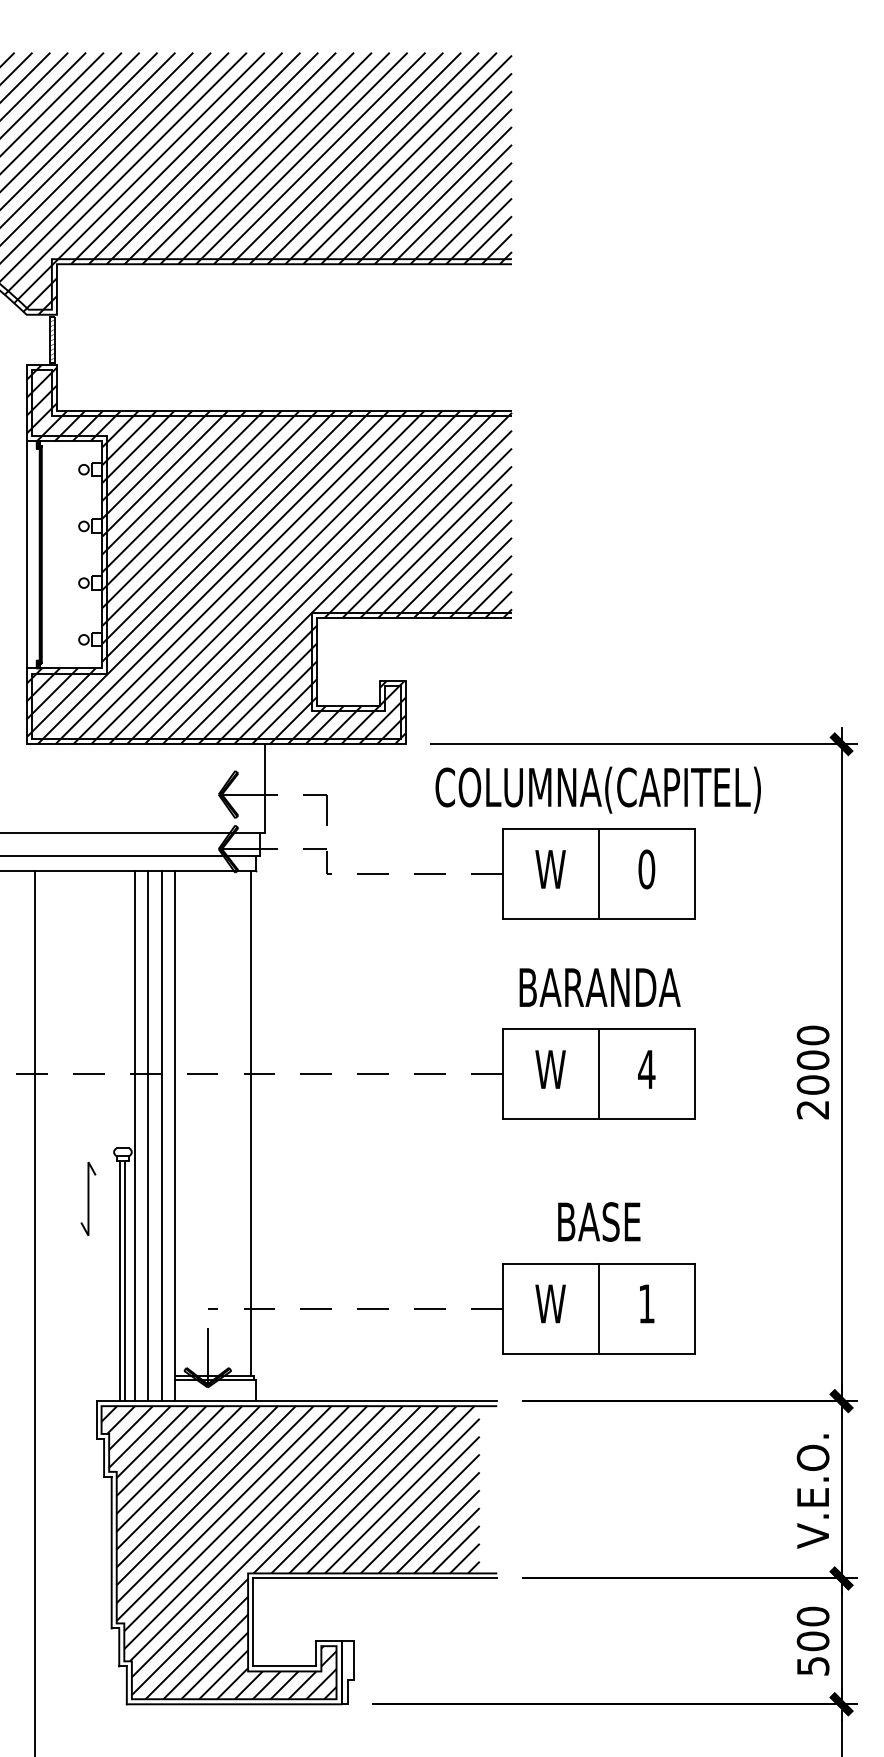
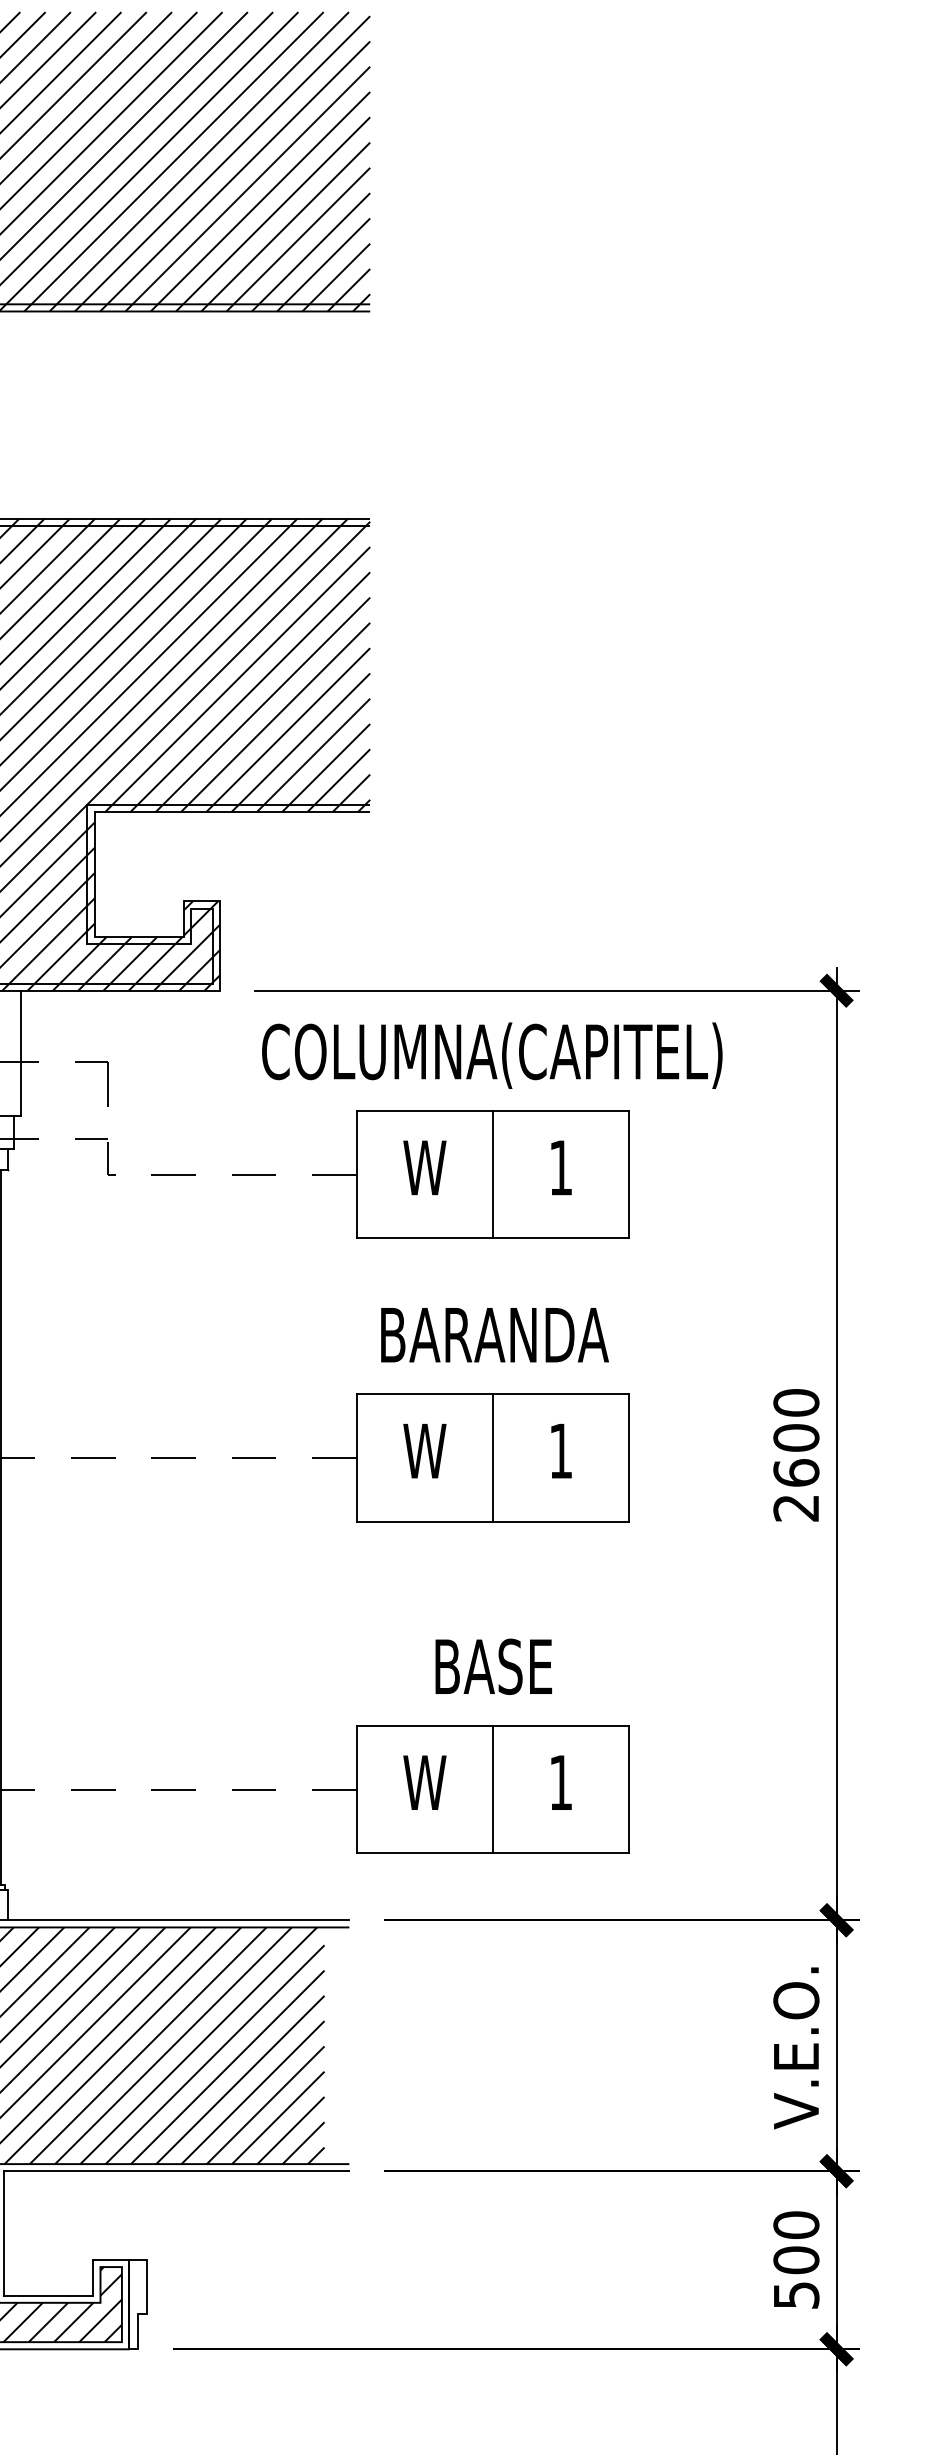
text: (646, 869) -> (560, 1167), 0 -> 1
text: (646, 1069) -> (560, 1451), 4 -> 1
text: (812, 1084) -> (795, 1472), 2000 -> 2600

